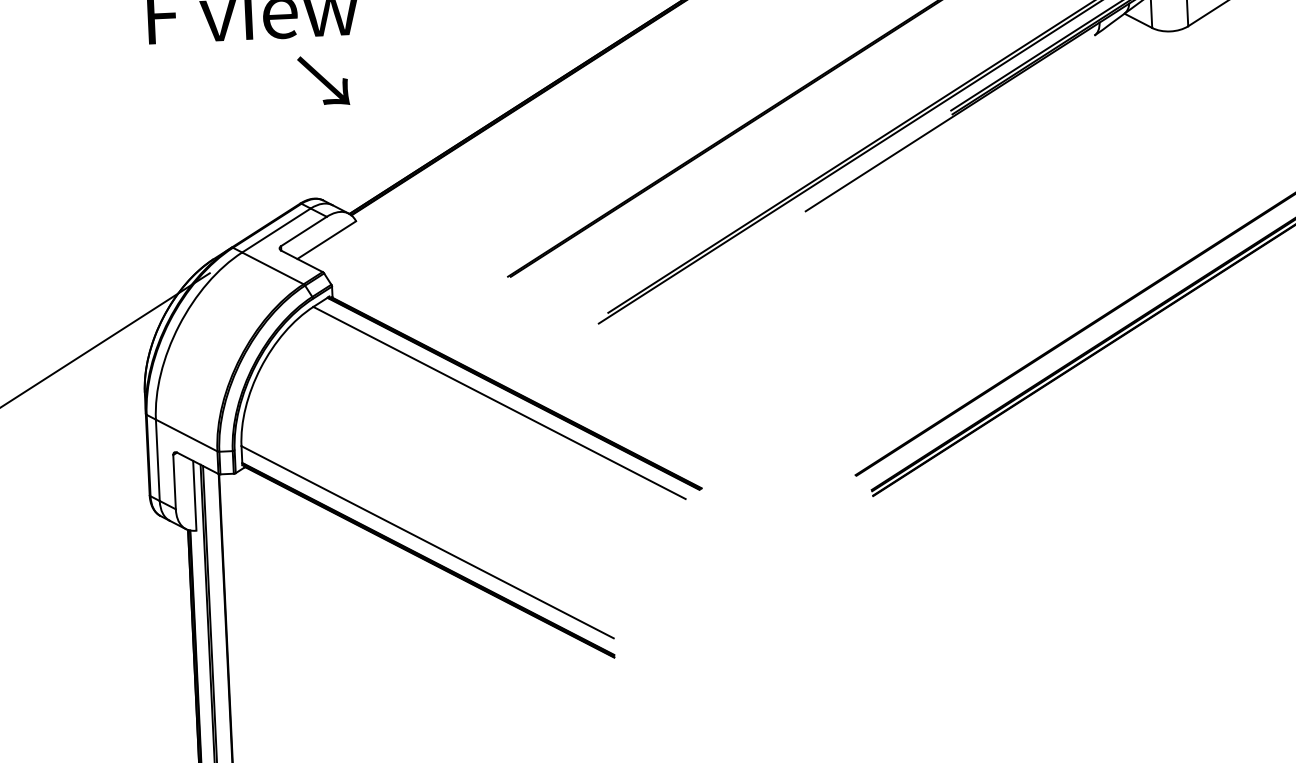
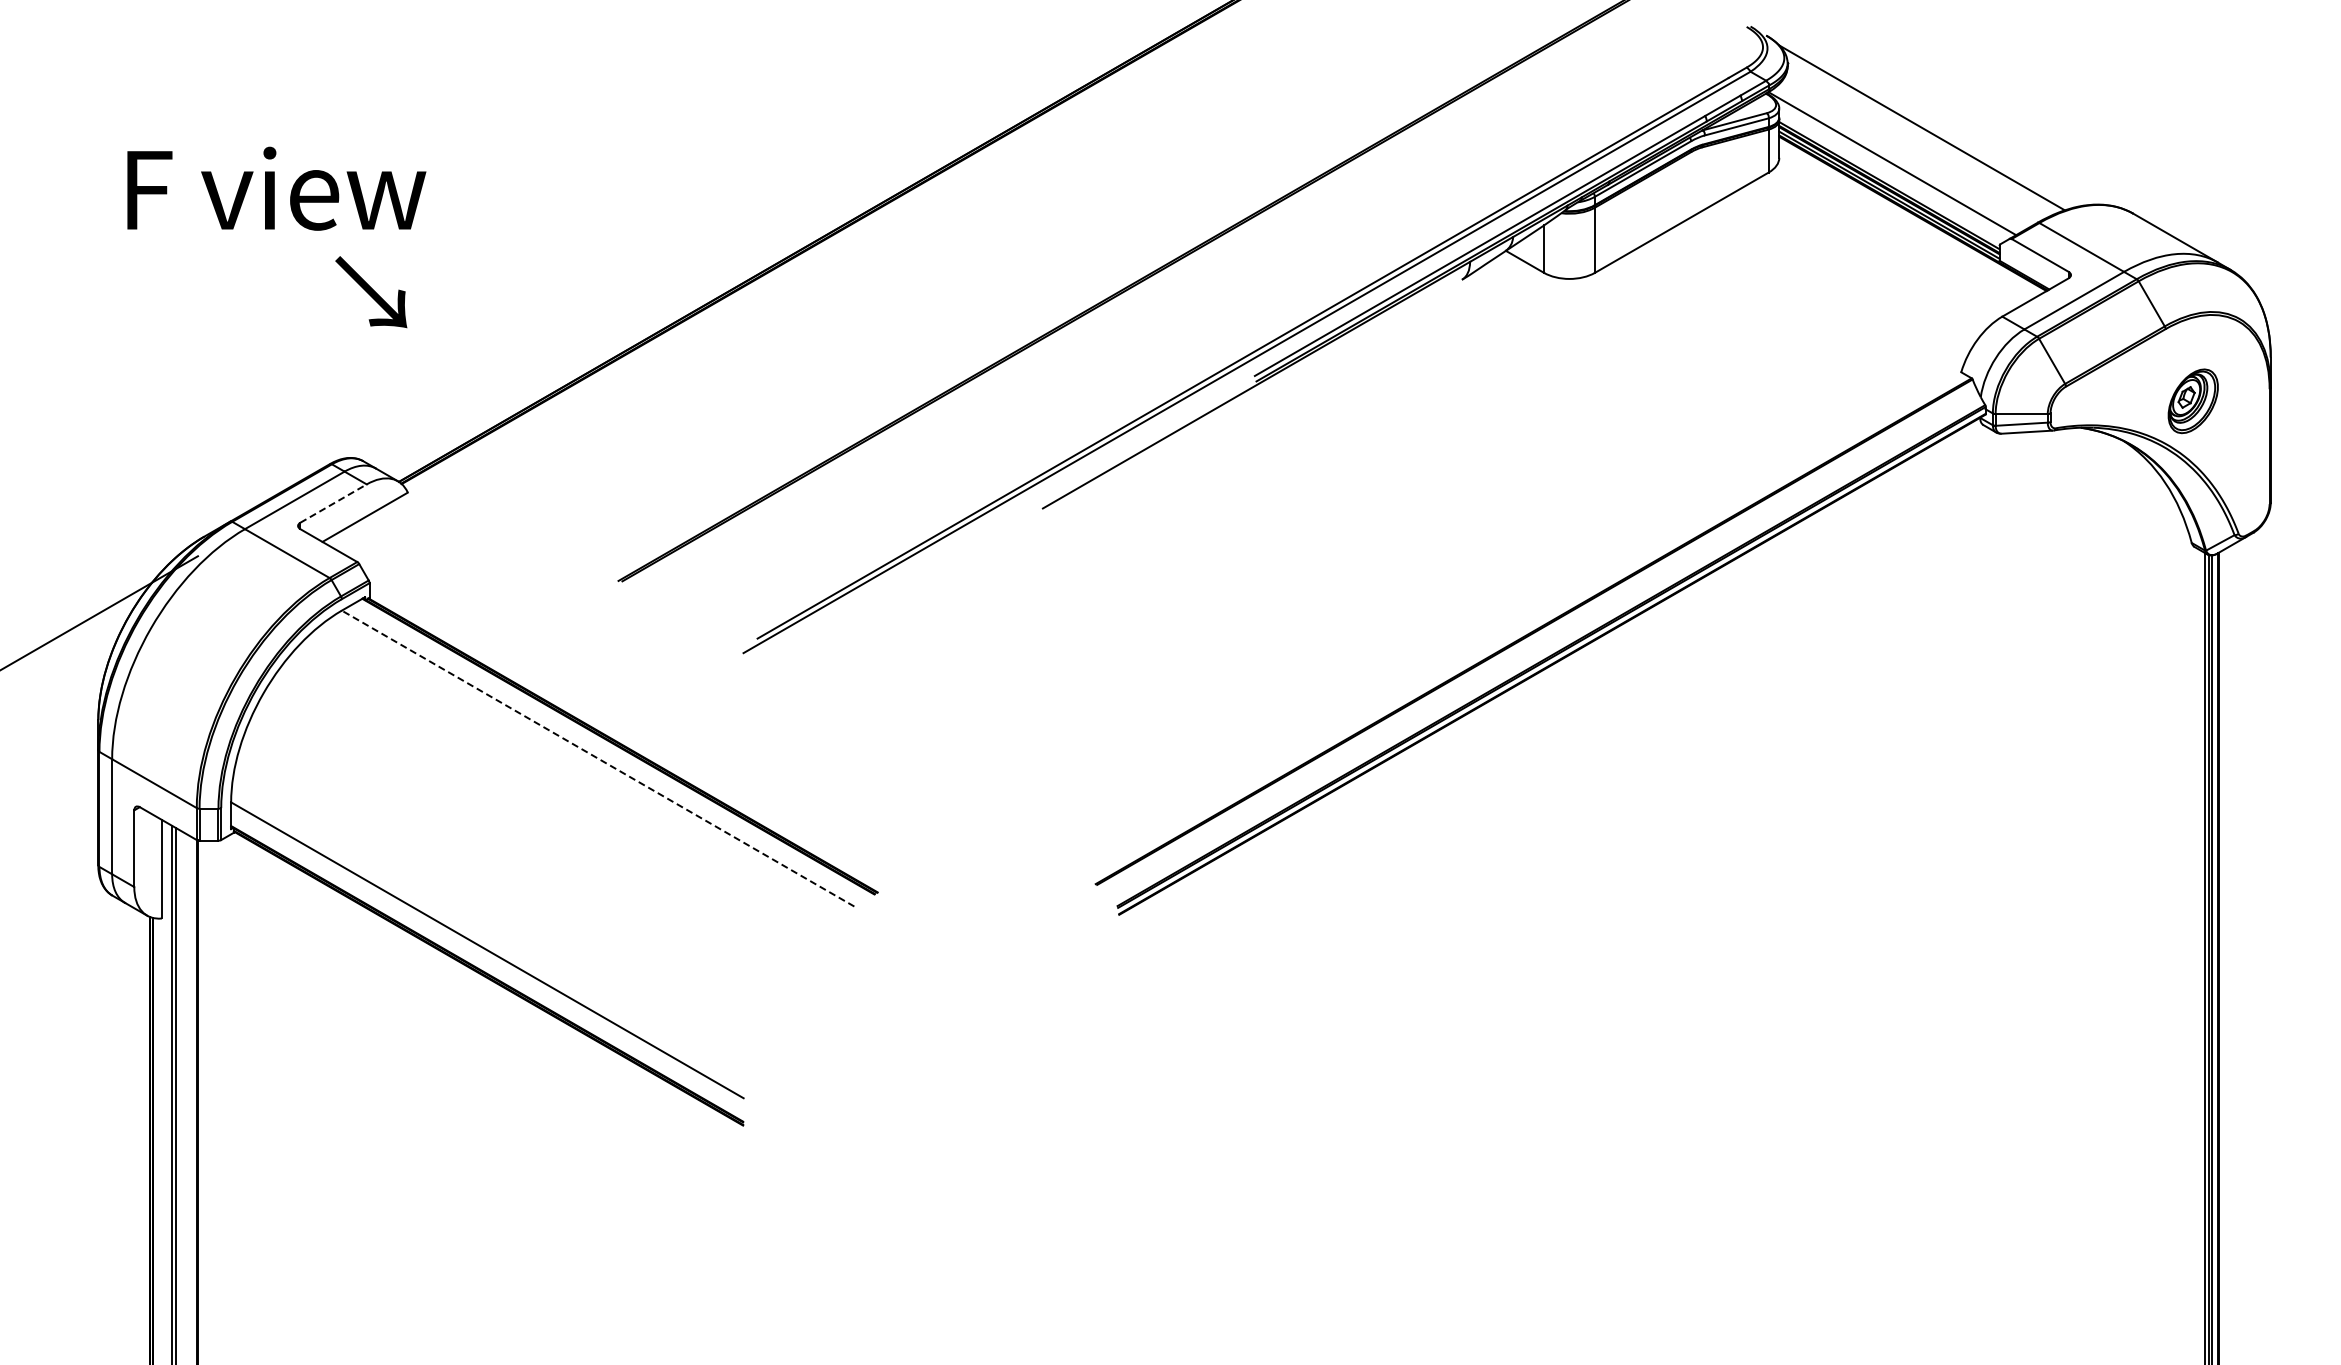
line: (303, 231) -> (333, 503), solid -> dashed
line: (499, 402) -> (598, 758), solid -> dashed

